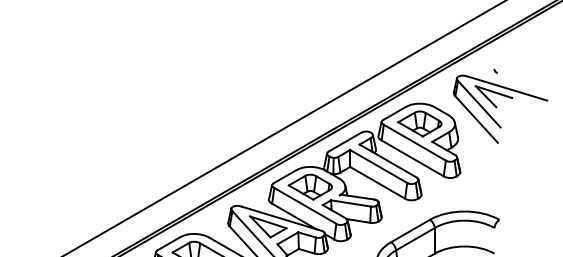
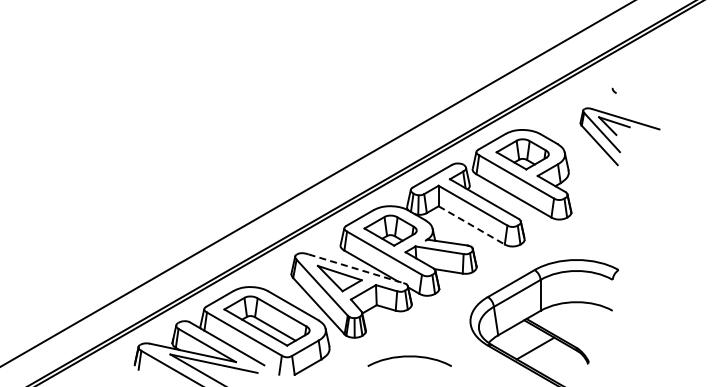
part: (500, 109) -> (619, 136), size x0.7
line: (378, 182) -> (472, 225), solid -> dashed
line: (282, 218) -> (356, 268), solid -> dashed

